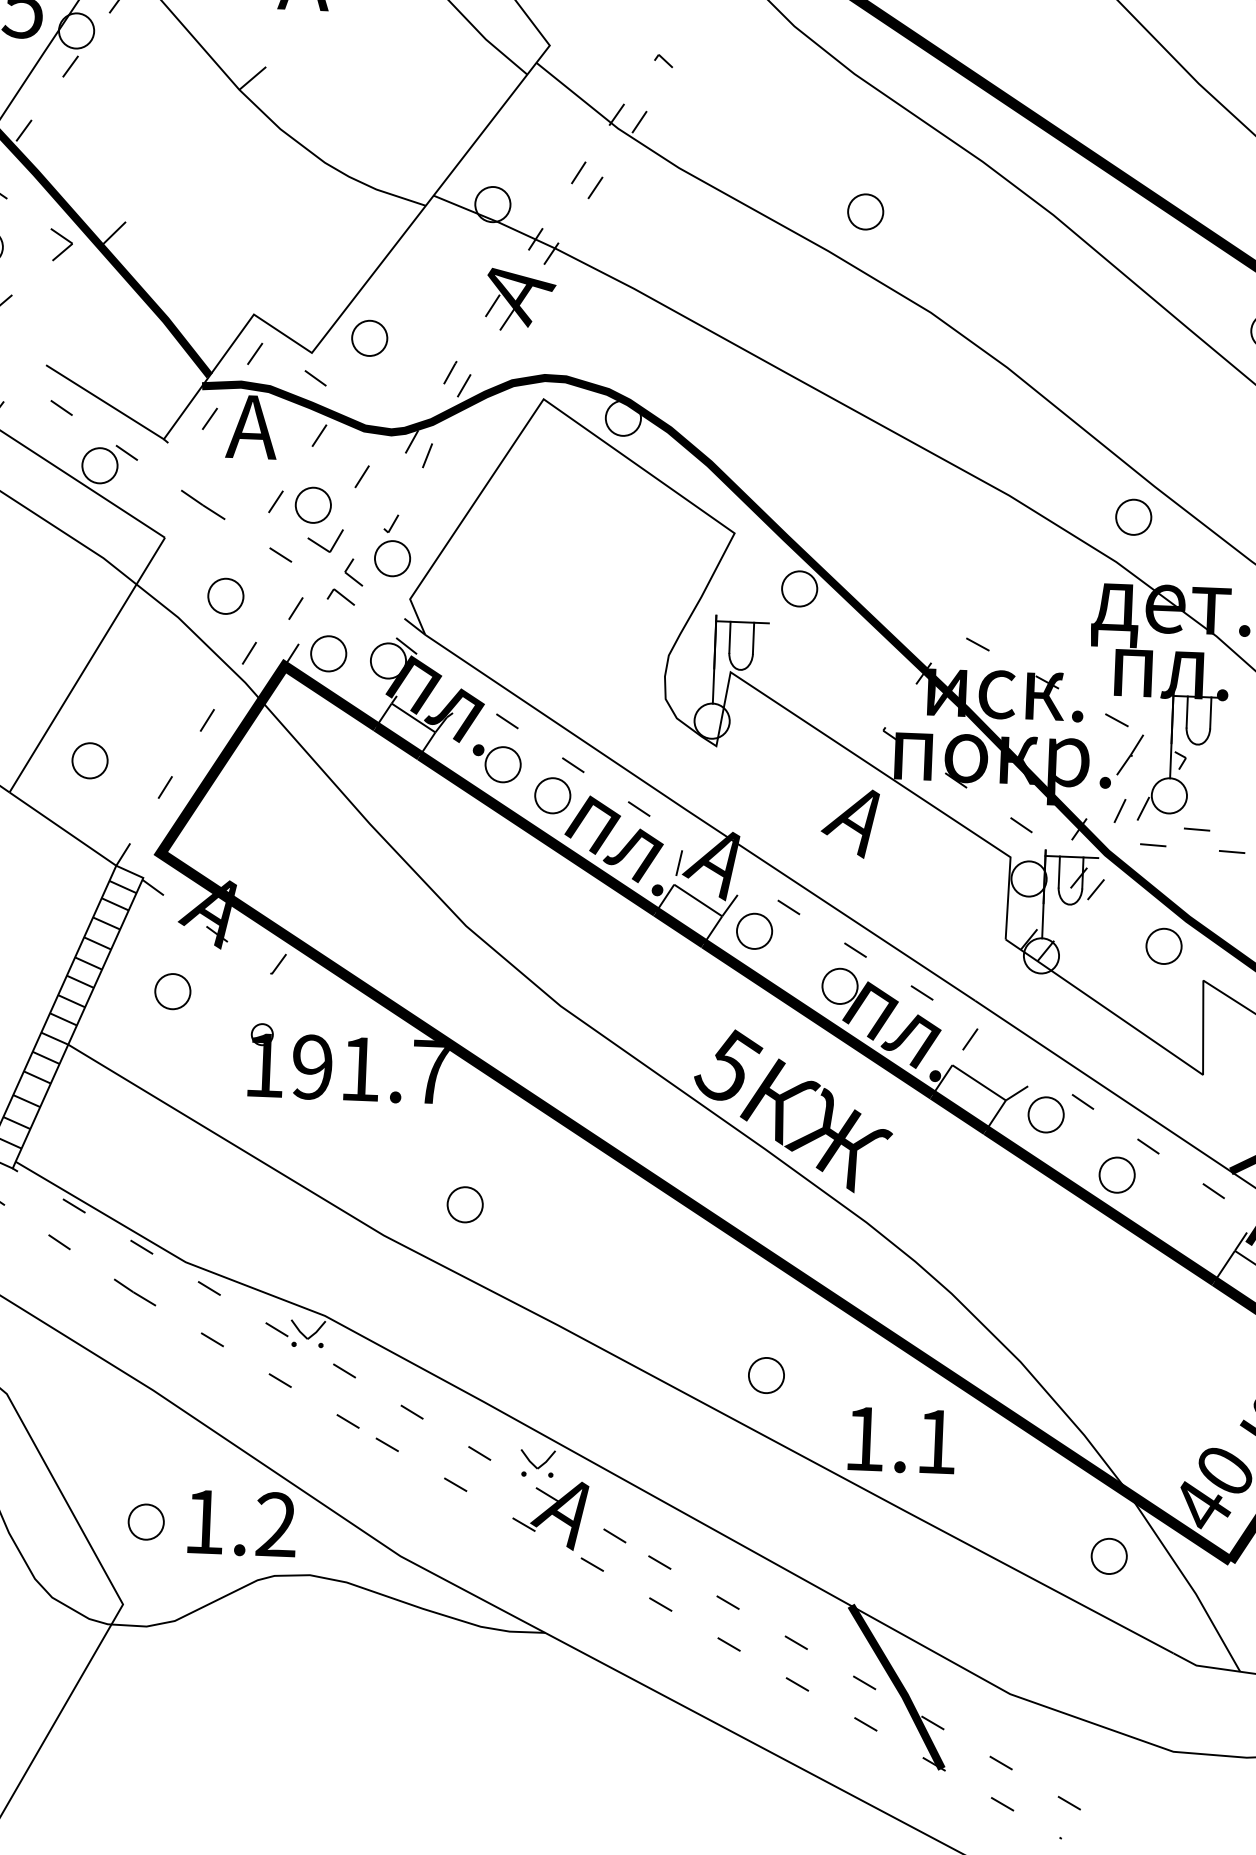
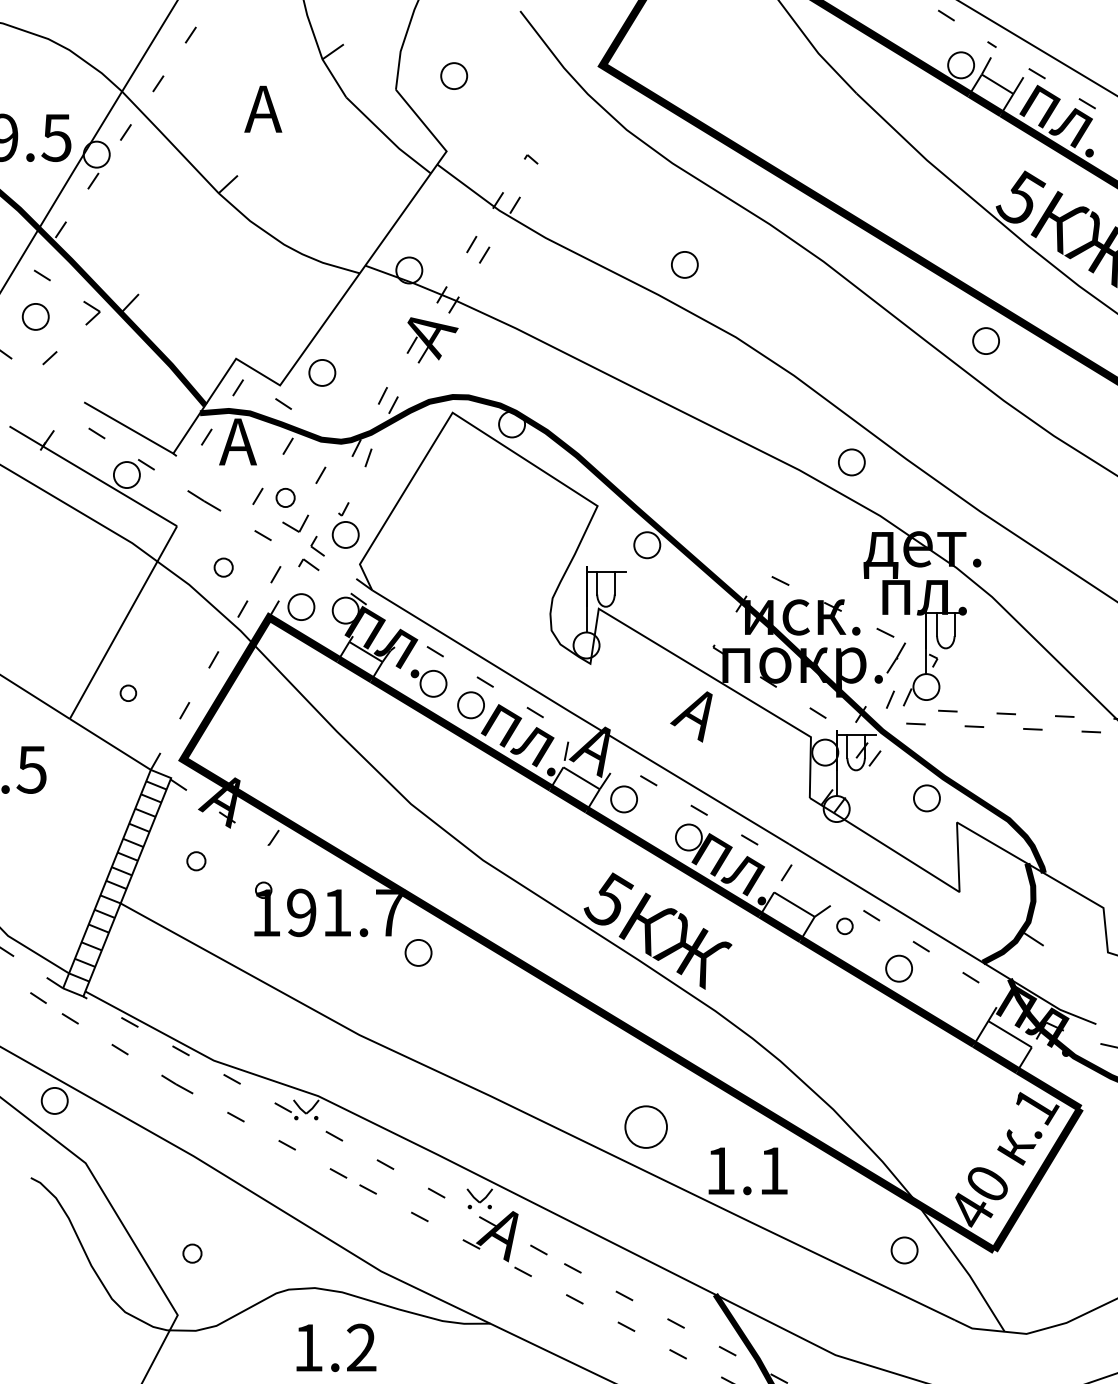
part: (313, 504) -> (285, 497), size x0.7
part: (1133, 517) -> (851, 462), moved
part: (225, 596) -> (223, 567), size x0.7
part: (90, 761) -> (128, 693), size x0.6
part: (173, 992) -> (196, 861), size x0.7
part: (1045, 1115) -> (844, 926), size x0.6
part: (465, 1204) -> (418, 952), moved
part: (765, 1374) -> (645, 1126), size x1.6
part: (146, 1521) -> (192, 1253), size x0.7
text: (242, 1522) -> (336, 1347), moved

